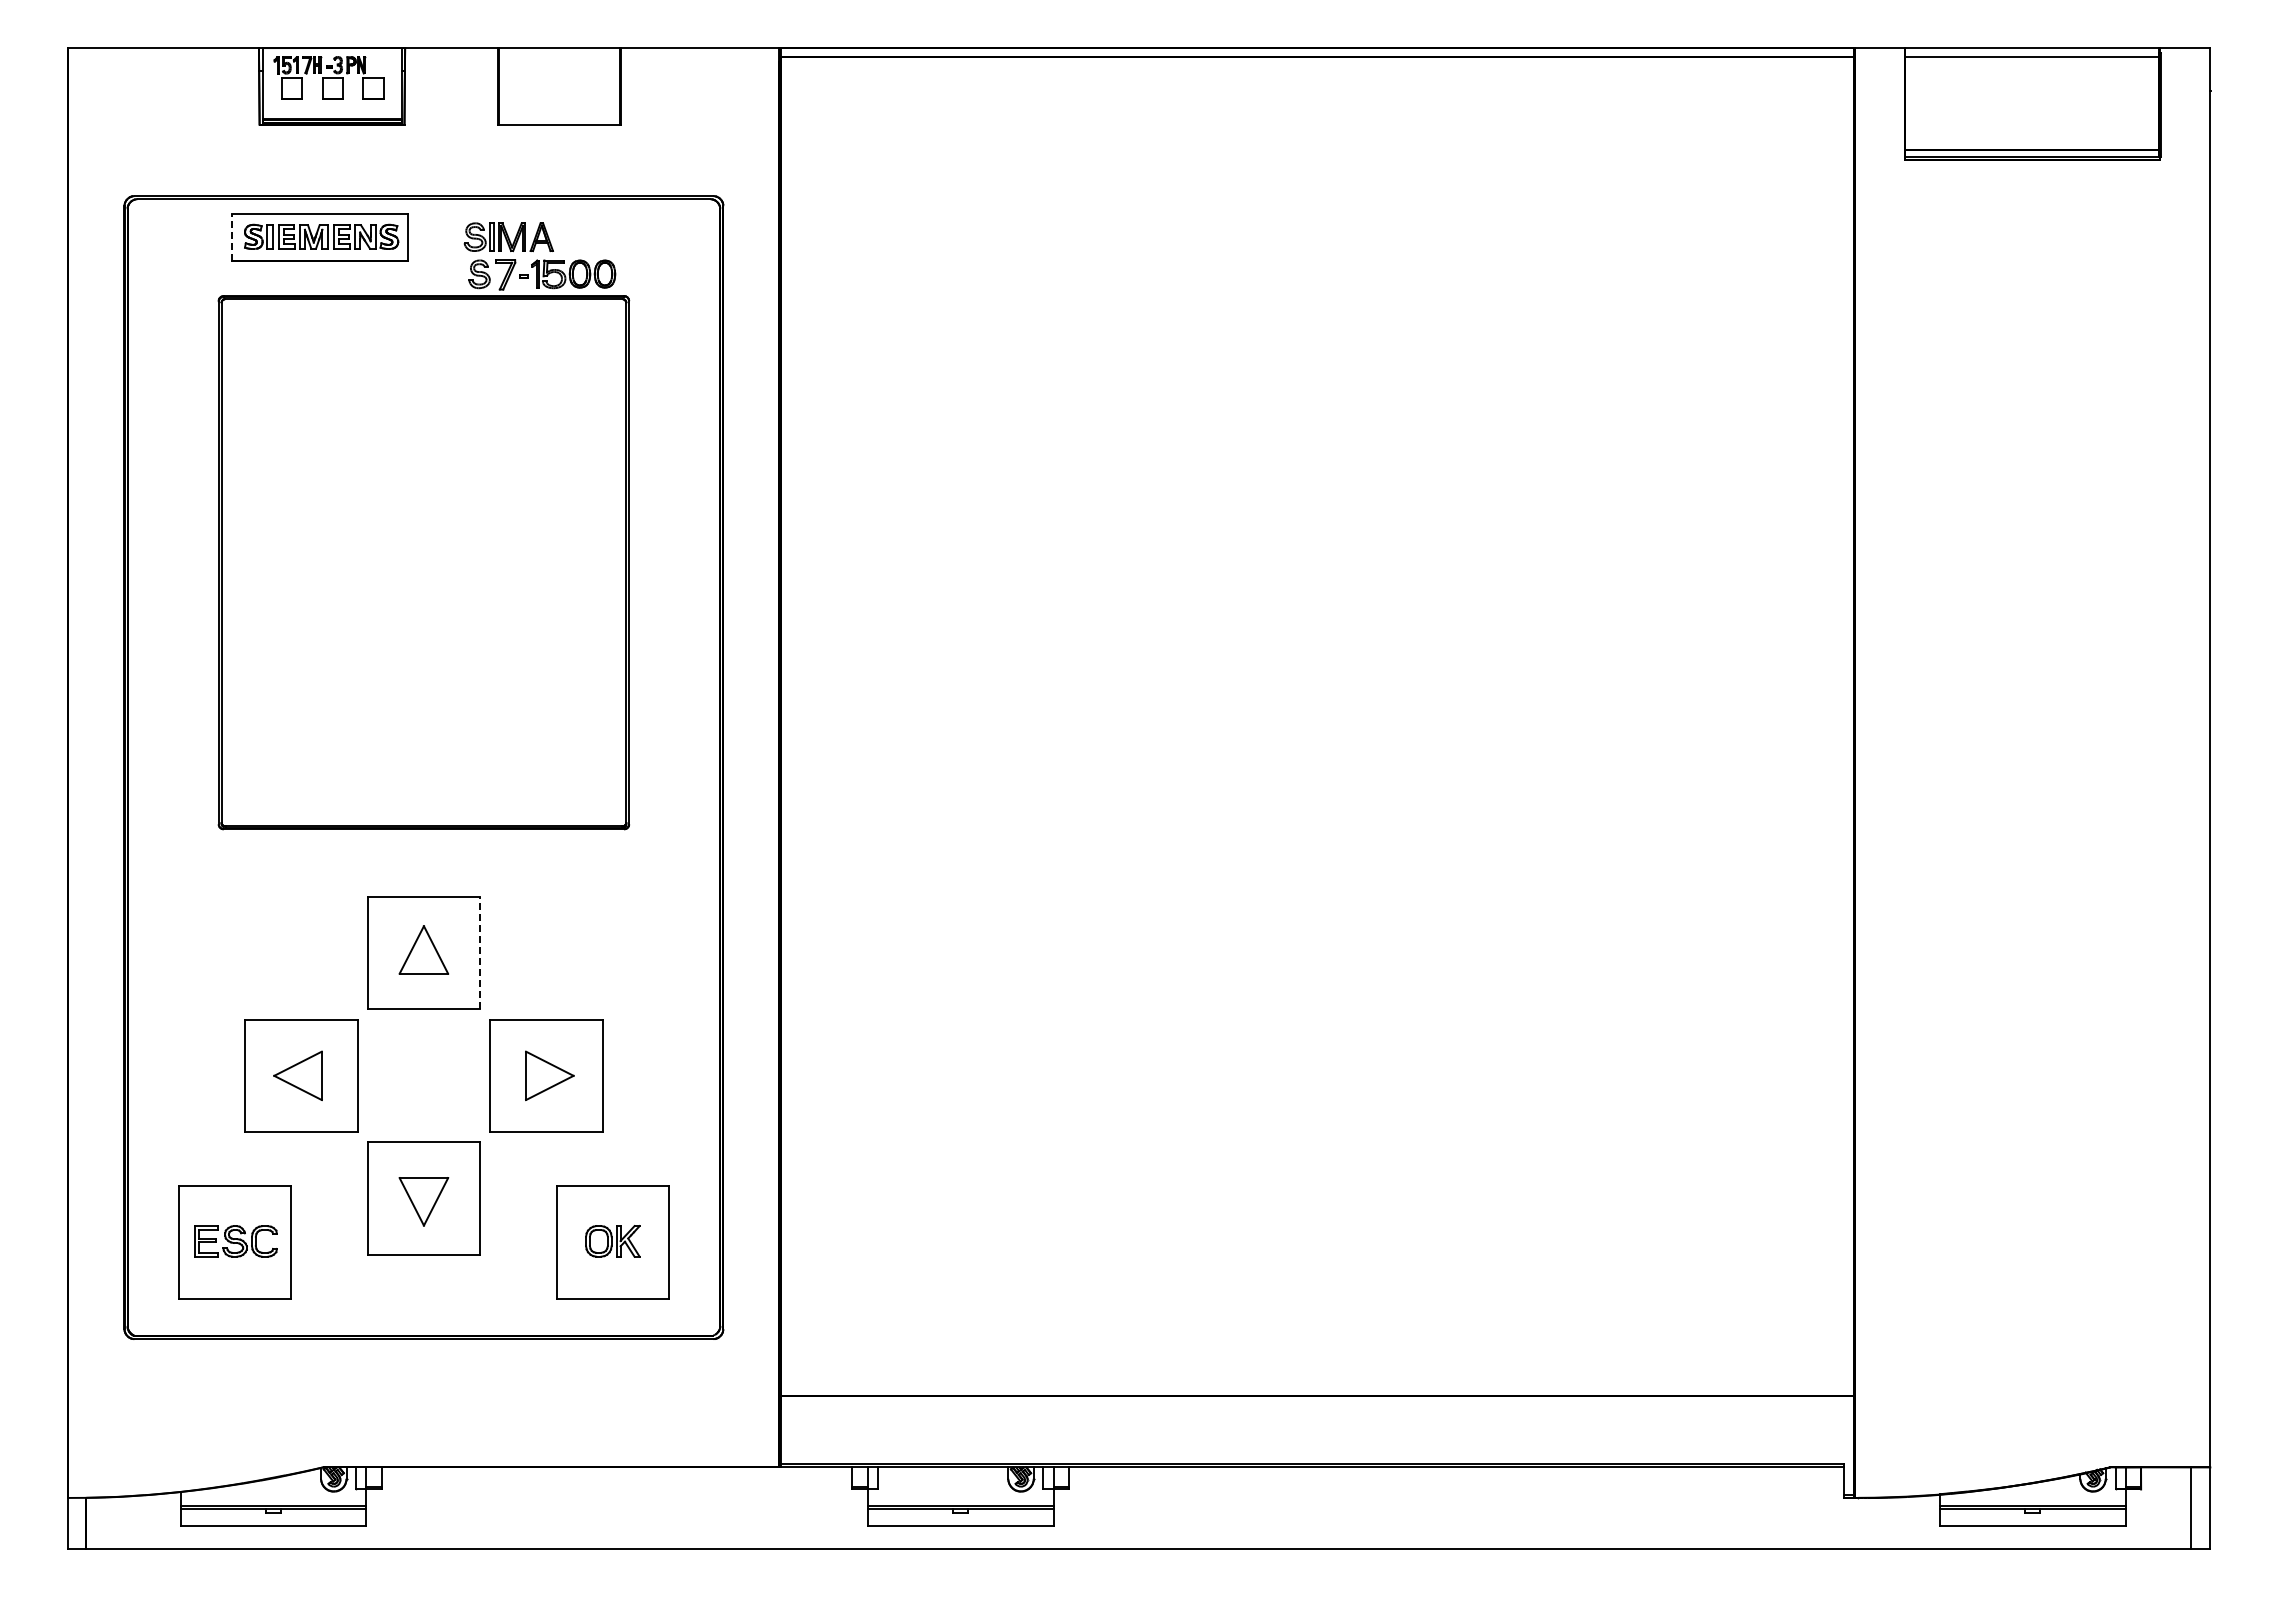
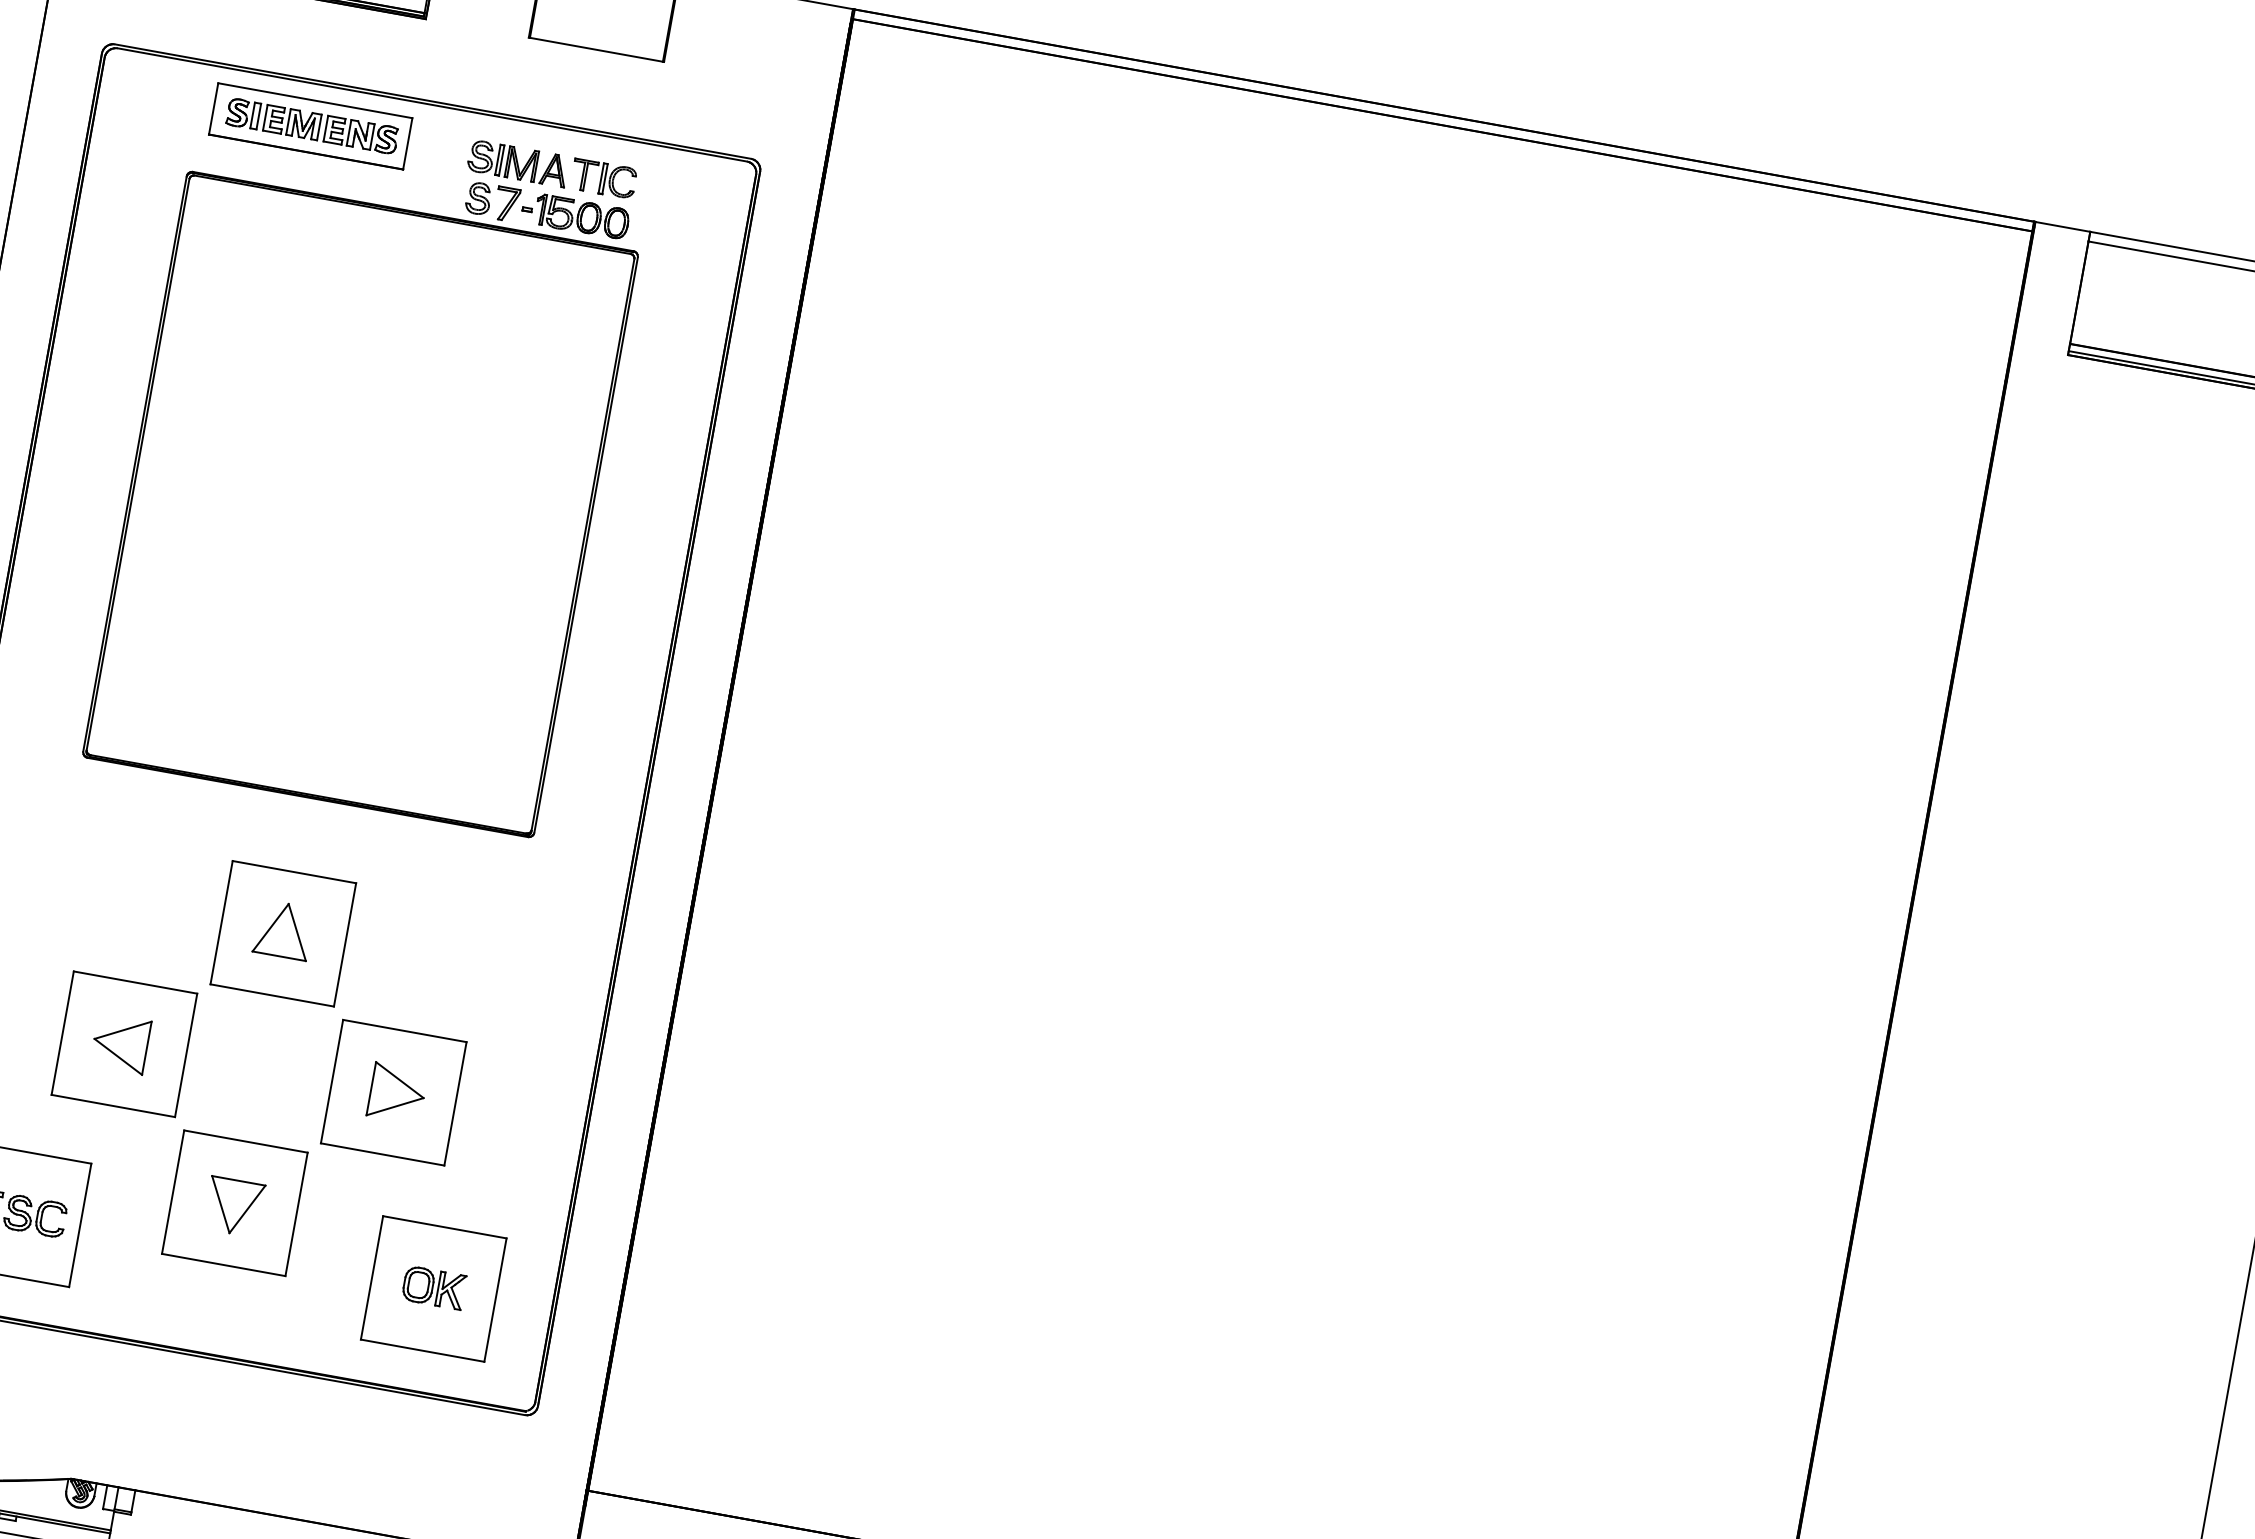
line: (231, 236) -> (213, 107), dashed -> solid
part: (586, 236) -> (603, 178), added
line: (480, 952) -> (345, 944), dashed -> solid

